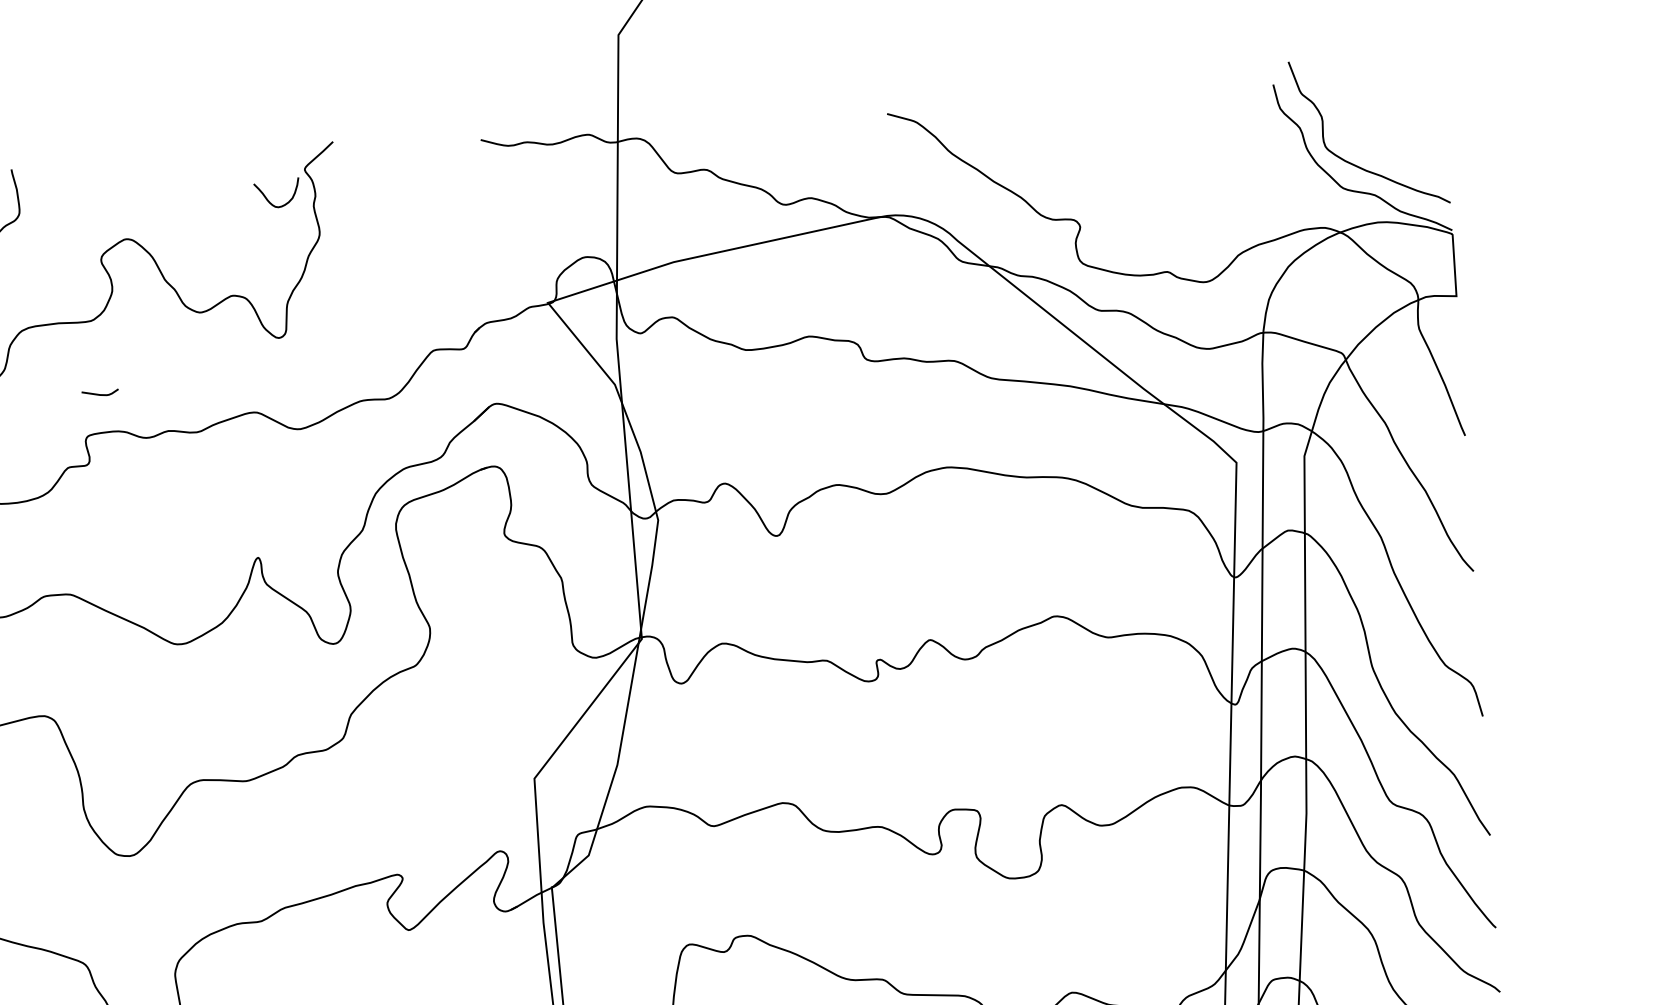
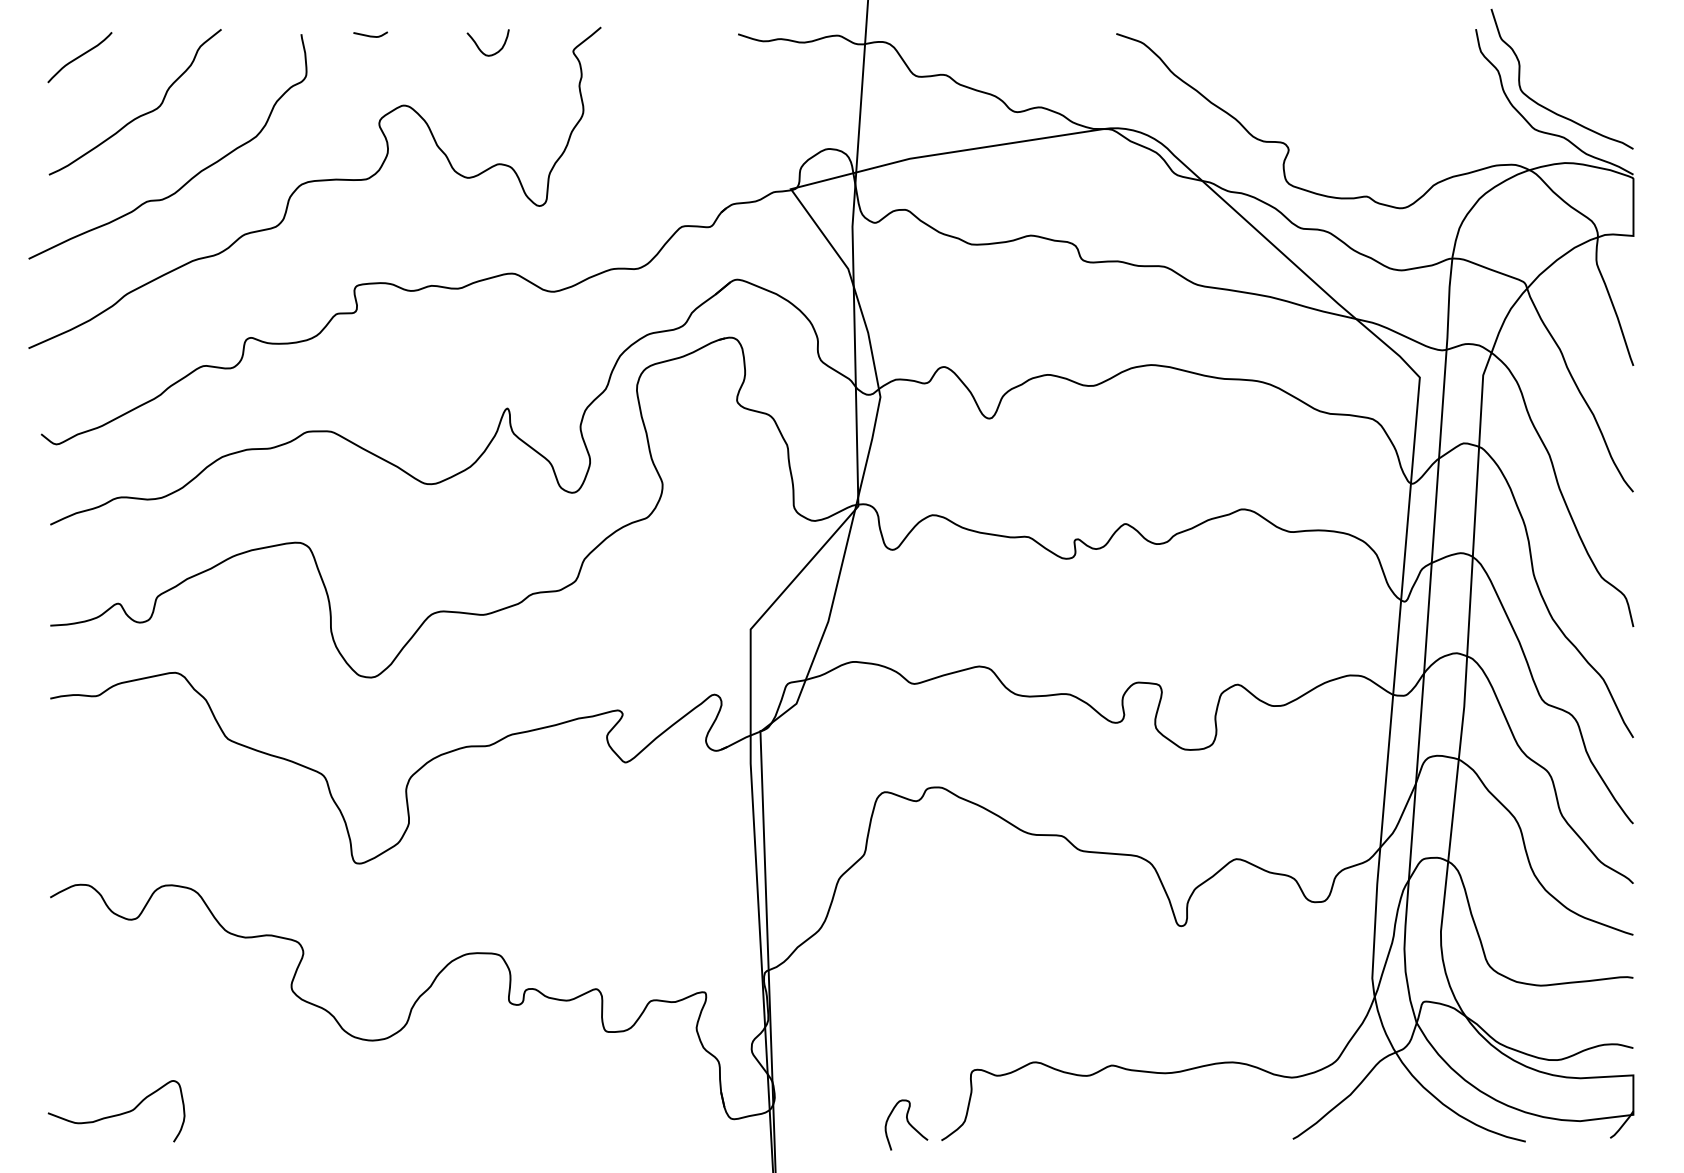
curve: (269, 199) -> (480, 48), moved
curve: (100, 393) -> (370, 35), moved

